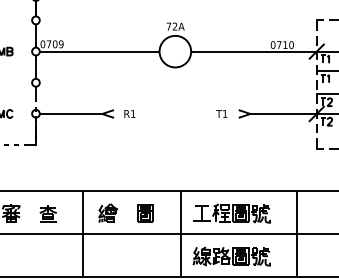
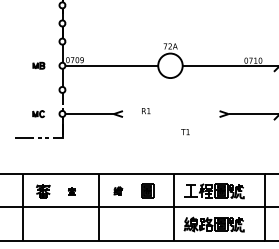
text: (130, 114) -> (146, 111), moved
text: (221, 114) -> (185, 132), moved
part: (108, 212) -> (118, 190), size x0.6
part: (47, 213) -> (71, 191), size x0.6

